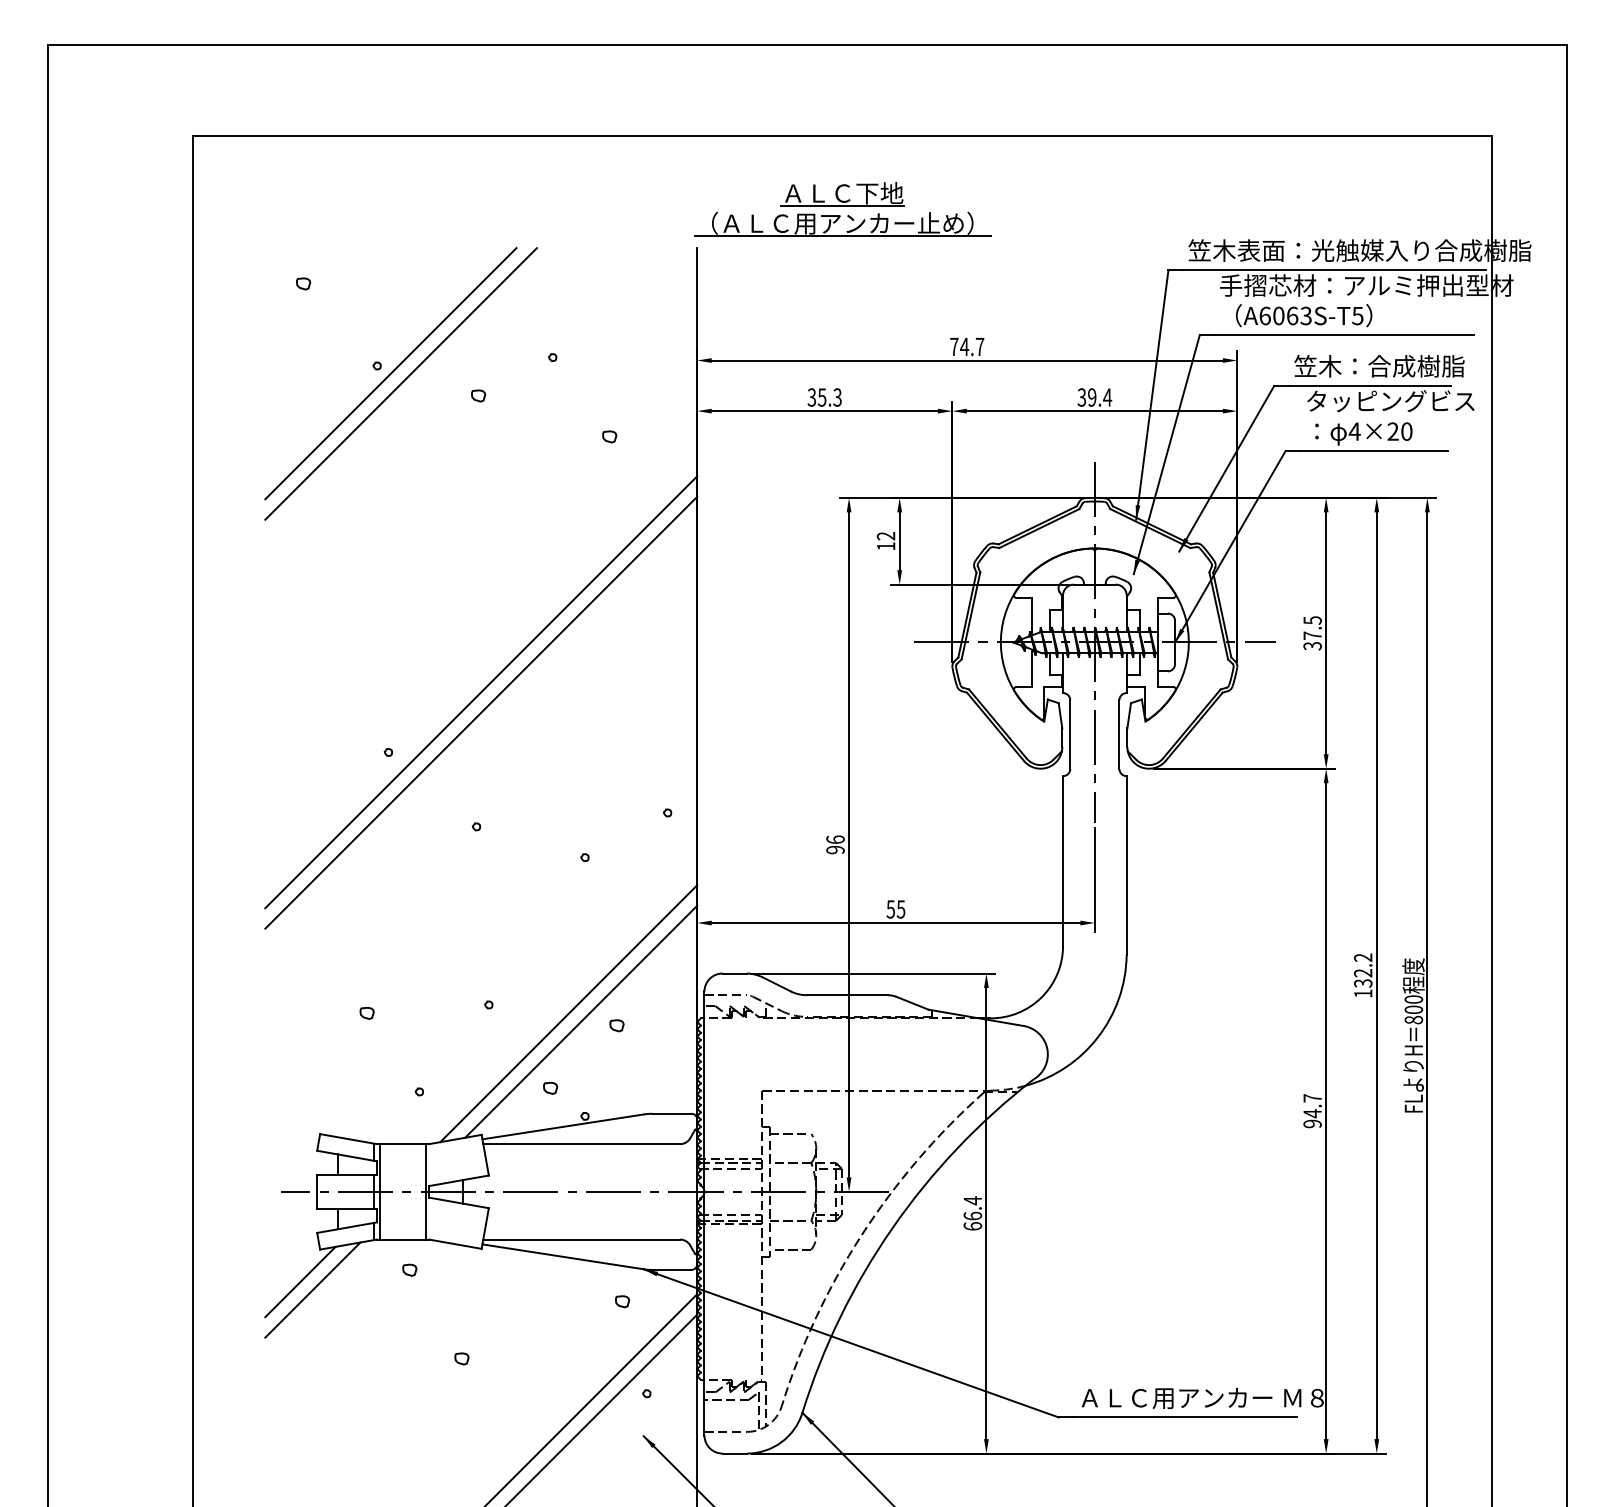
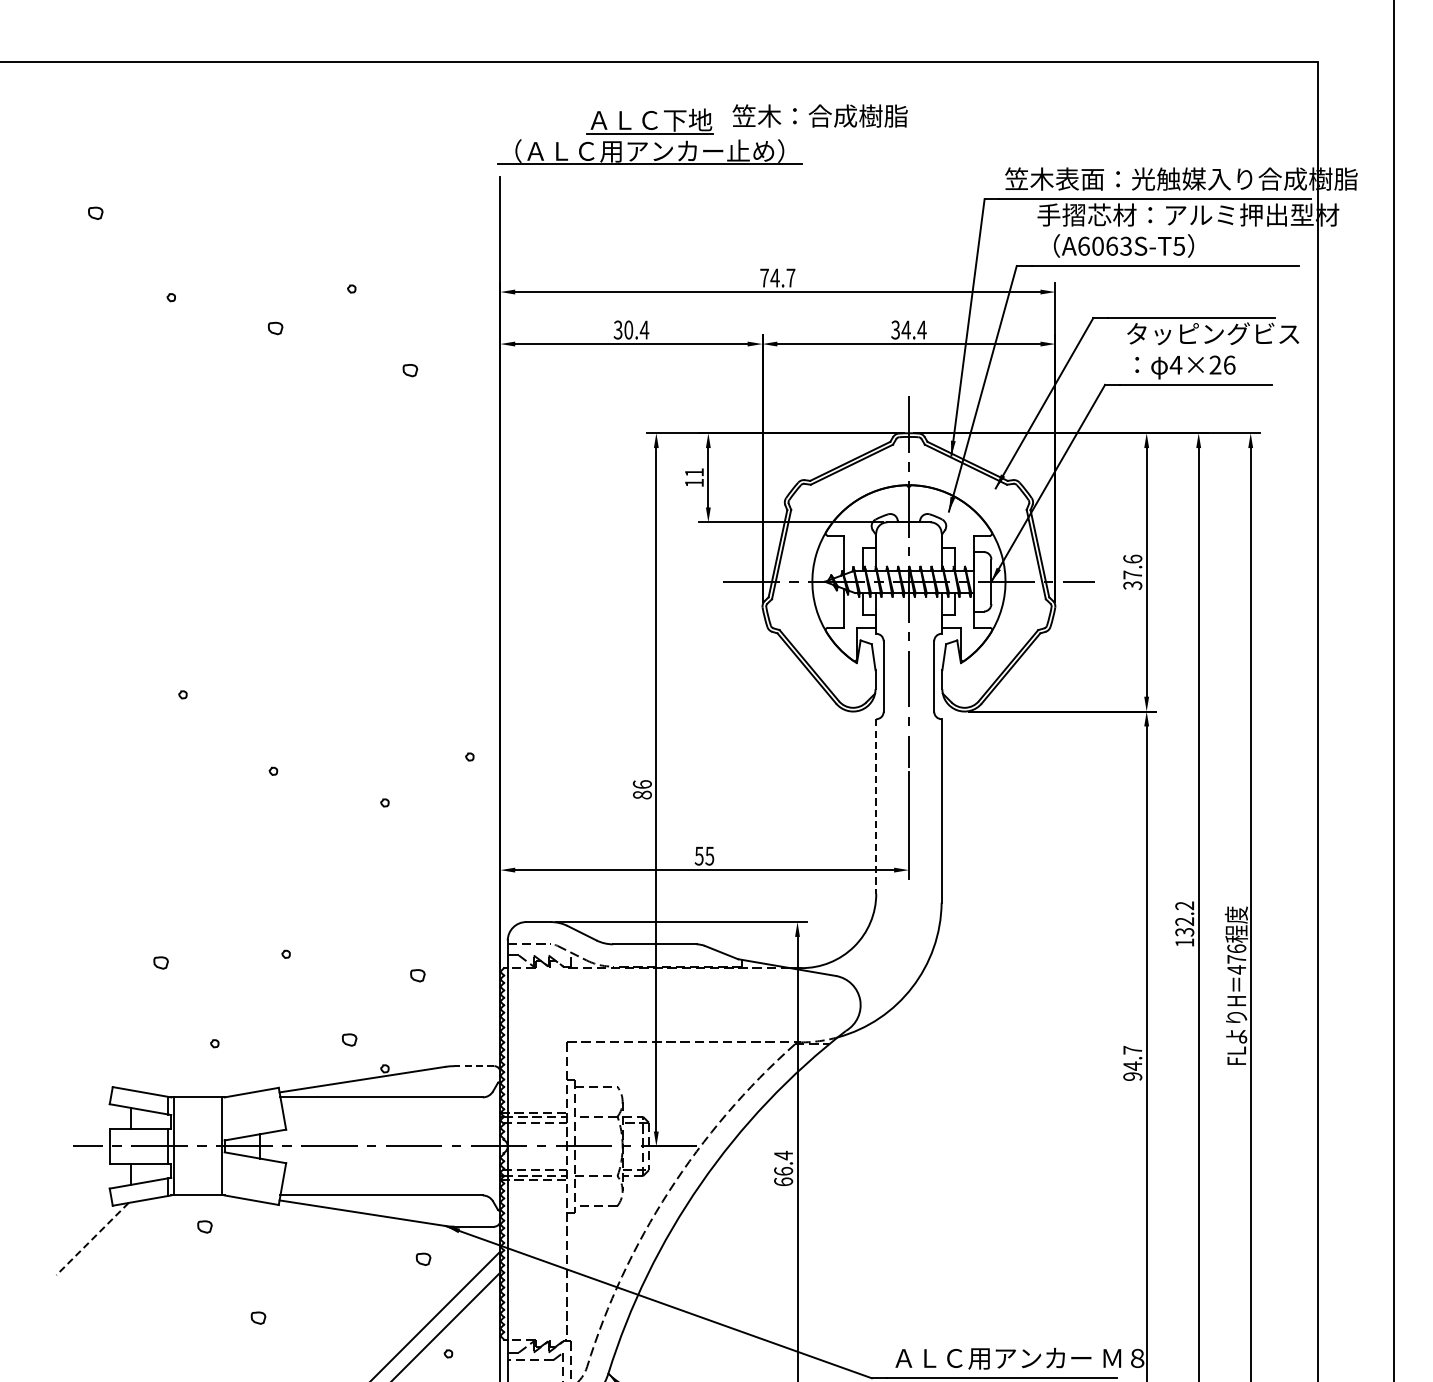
text: (1379, 366) -> (820, 116), moved
line: (390, 373) -> (185, 305), removed
line: (400, 383) -> (195, 315), removed
text: (829, 397) -> (636, 330), 35.3 -> 30.4
text: (1091, 397) -> (905, 330), 39.4 -> 34.4
text: (1406, 431) -> (1229, 364), 4×20 -> 4×26
text: (885, 536) -> (693, 472), 12 -> 11
text: (1312, 620) -> (1132, 559), 37.5 -> 37.6
line: (481, 692) -> (278, 633), removed
line: (481, 712) -> (278, 653), removed
text: (835, 849) -> (642, 794), 96 -> 86
line: (1063, 861) -> (876, 806), solid -> dashed
text: (1413, 1009) -> (1236, 959), 800 -> 476
line: (568, 1013) -> (368, 963), removed
line: (581, 1021) -> (381, 971), removed
line: (671, 1113) -> (473, 1065), solid -> dashed
line: (300, 1282) -> (92, 1239), solid -> dashed
line: (312, 1289) -> (104, 1246), removed

